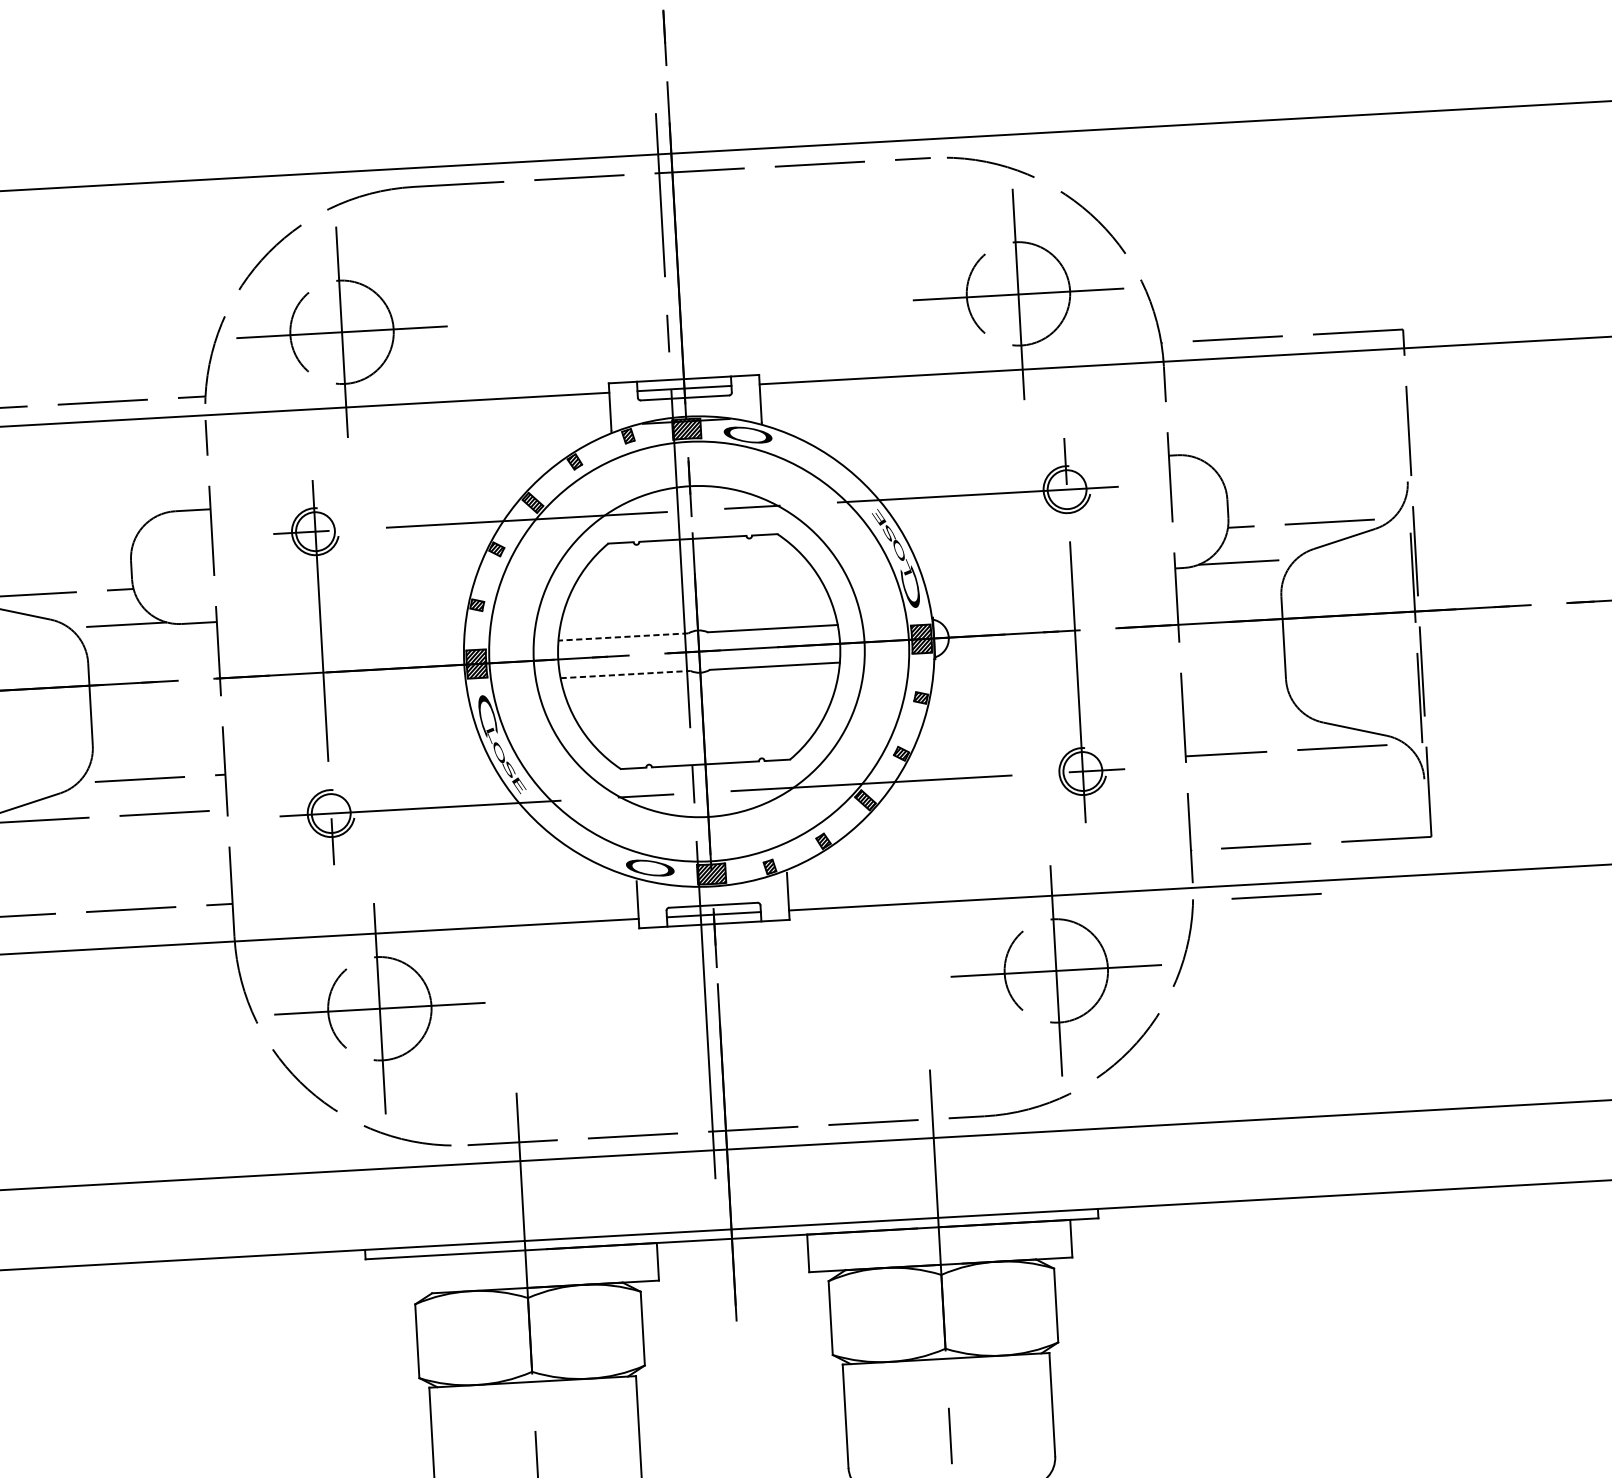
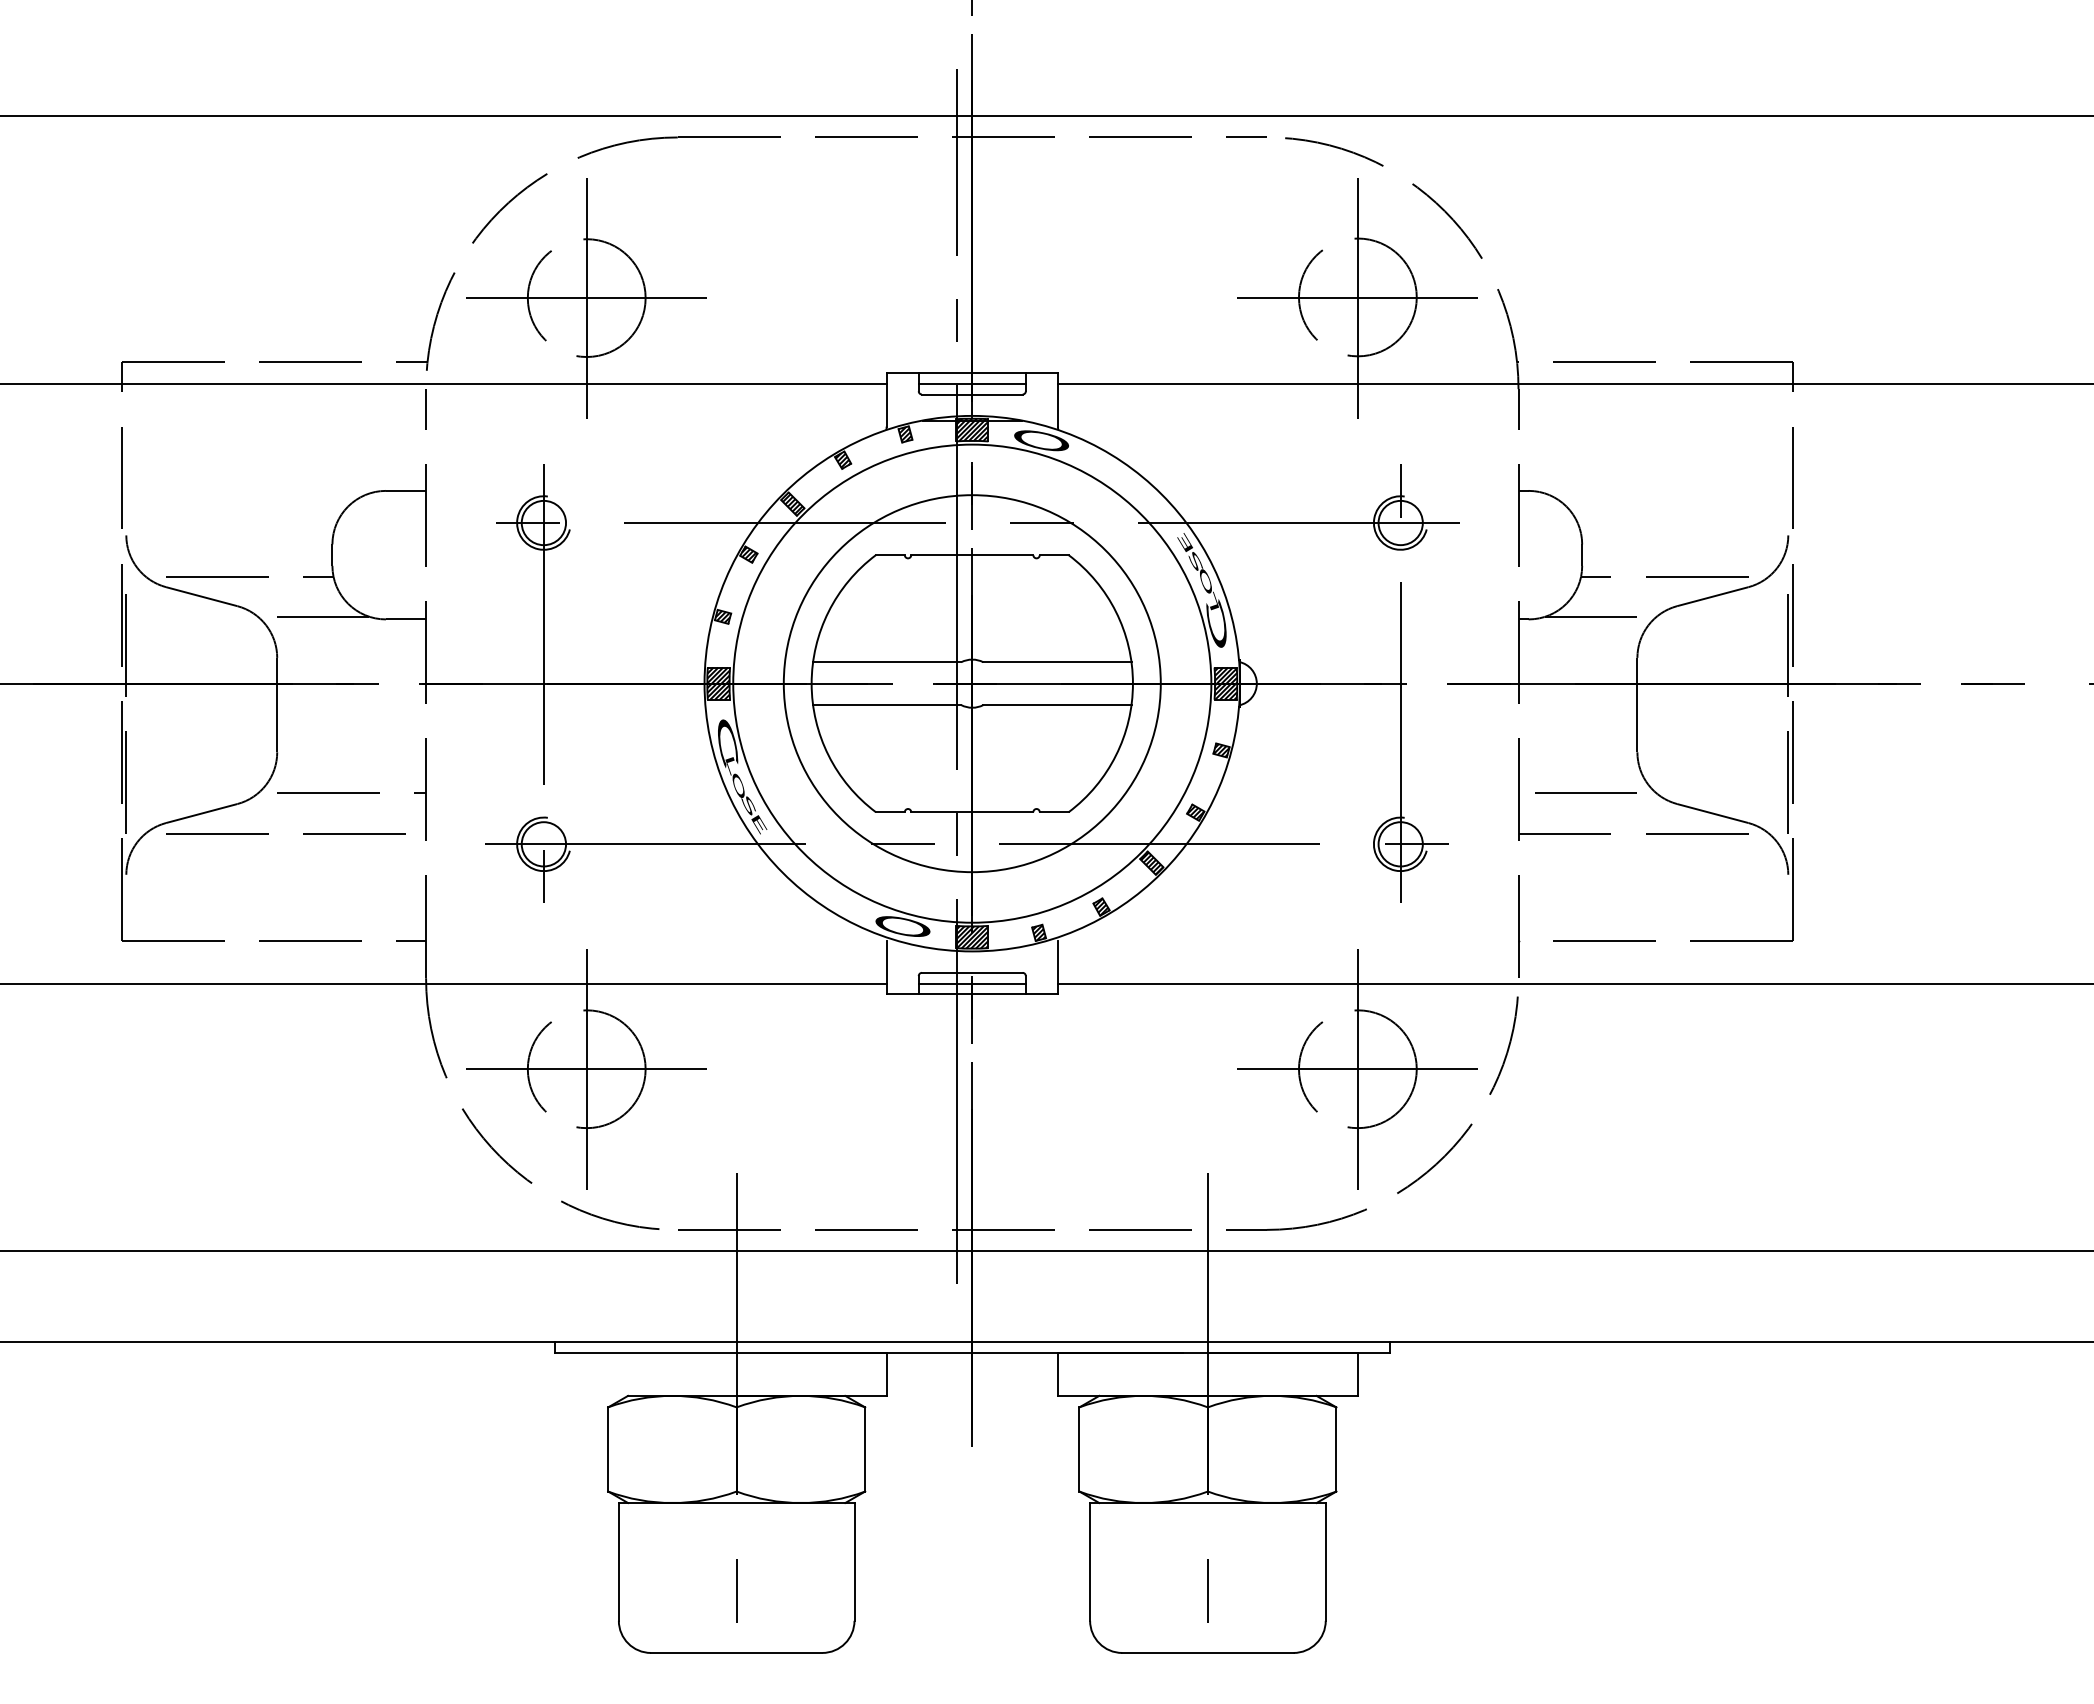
line: (622, 637) -> (886, 662), dashed -> solid
line: (625, 674) -> (887, 705), dashed -> solid
line: (1276, 895) -> (1585, 792), moved

